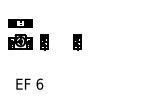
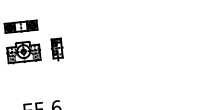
part: (77, 42) -> (102, 44), removed

